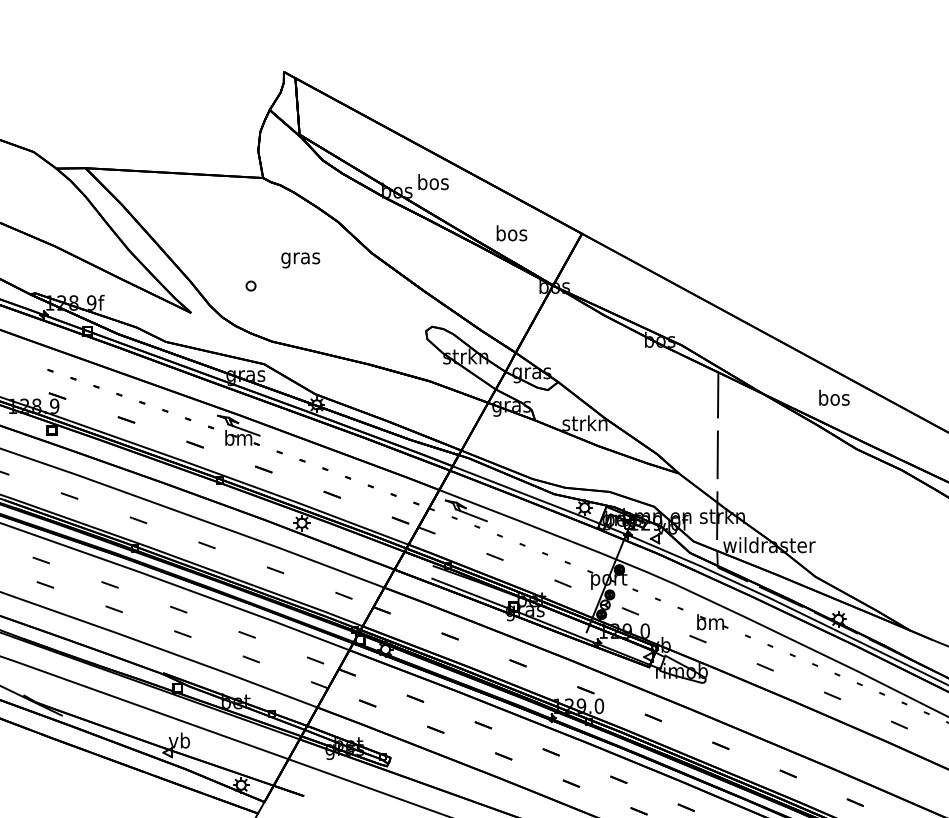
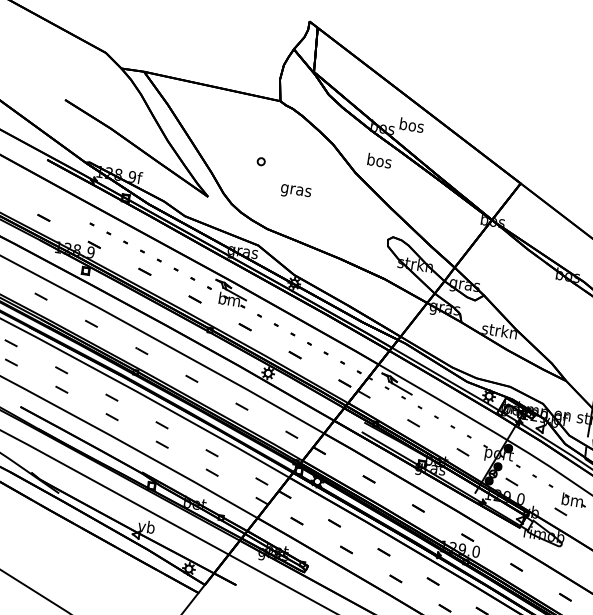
text: (511, 233) -> (379, 160), moved
text: (300, 260) -> (295, 192), moved
part: (250, 285) -> (260, 161), moved

